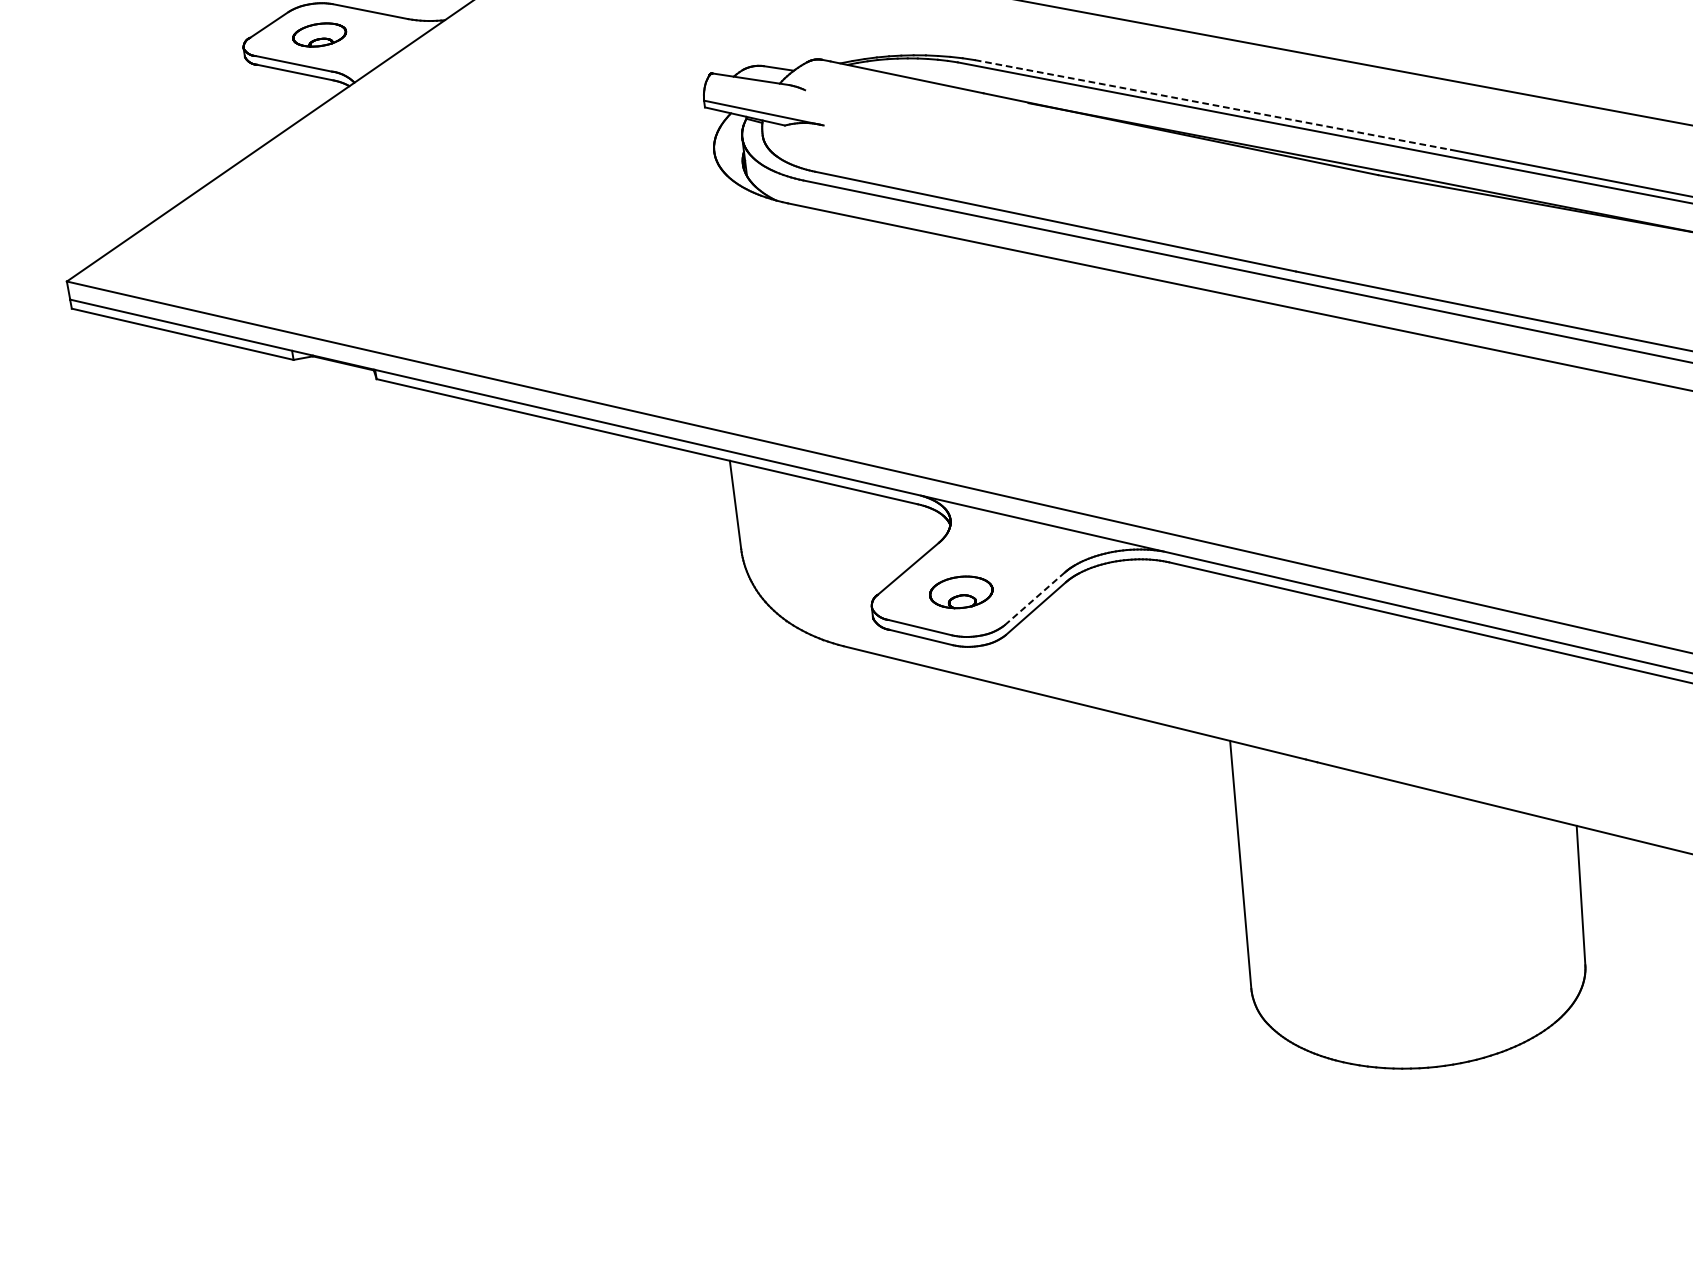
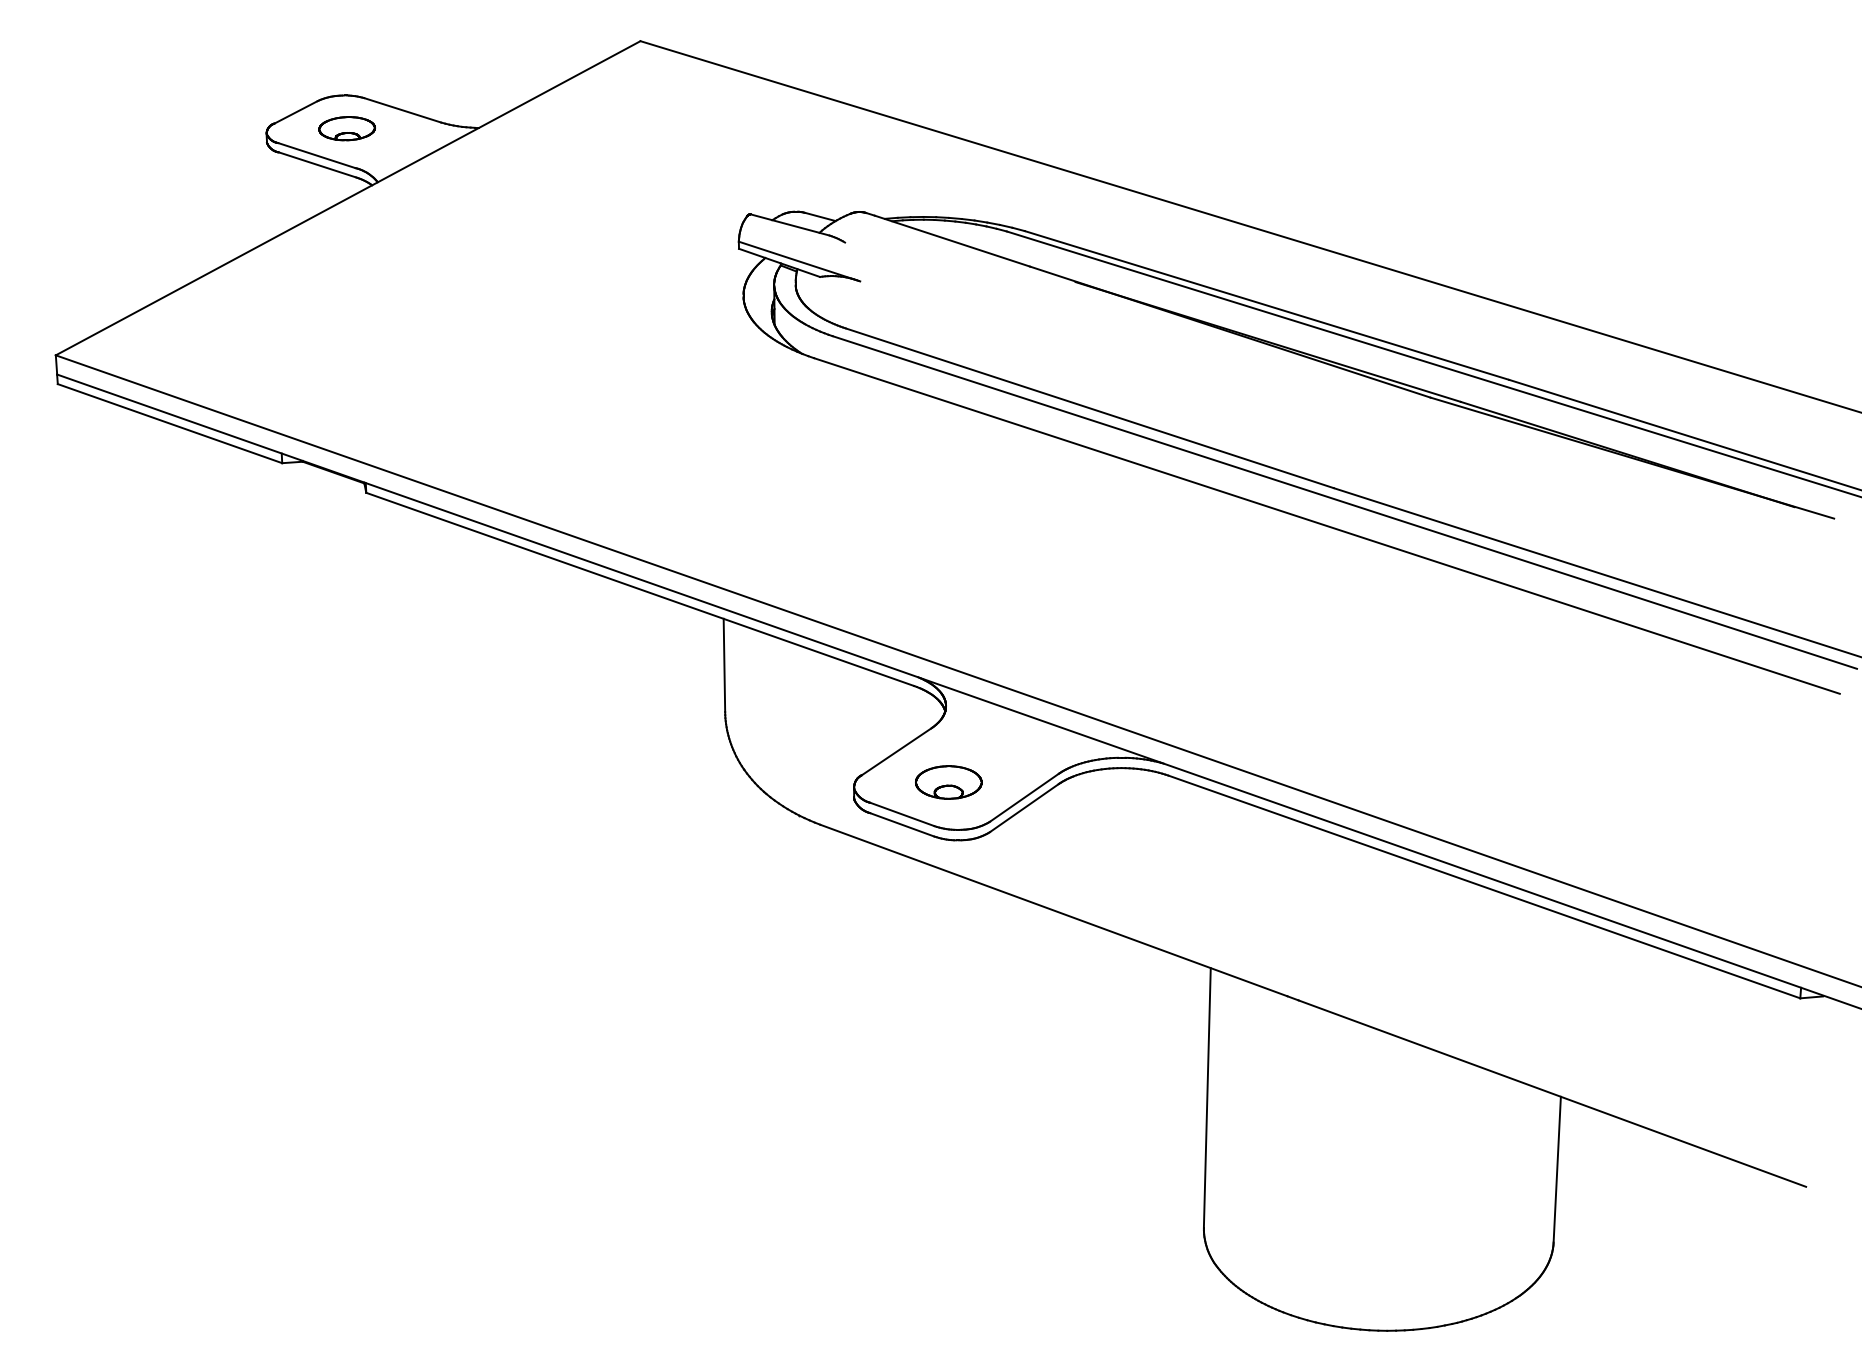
line: (1213, 104) -> (1267, 305), dashed -> solid
line: (1034, 598) -> (1024, 797), dashed -> solid

